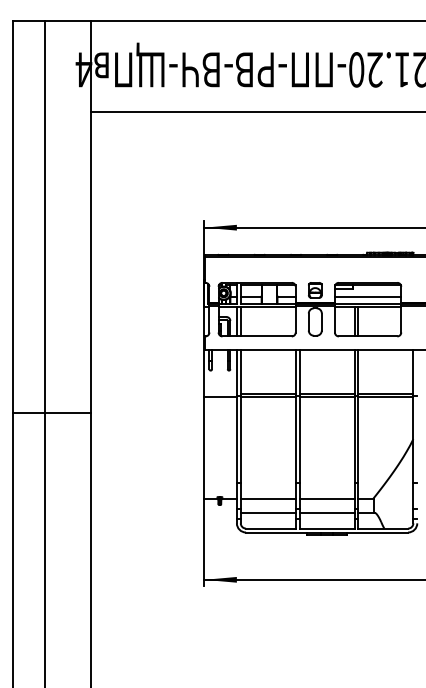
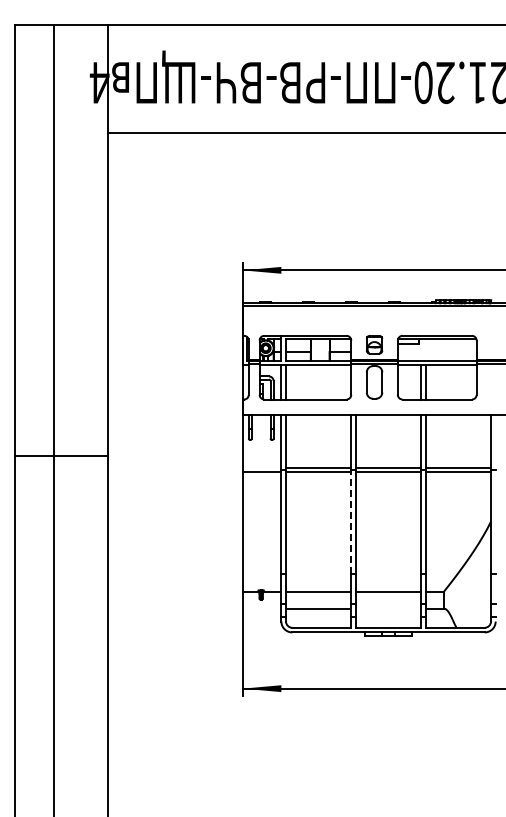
line: (367, 296) -> (436, 352), removed
line: (51, 413) -> (61, 456), moved
line: (295, 439) -> (351, 522), solid -> dashed
line: (327, 513) -> (388, 609), removed

